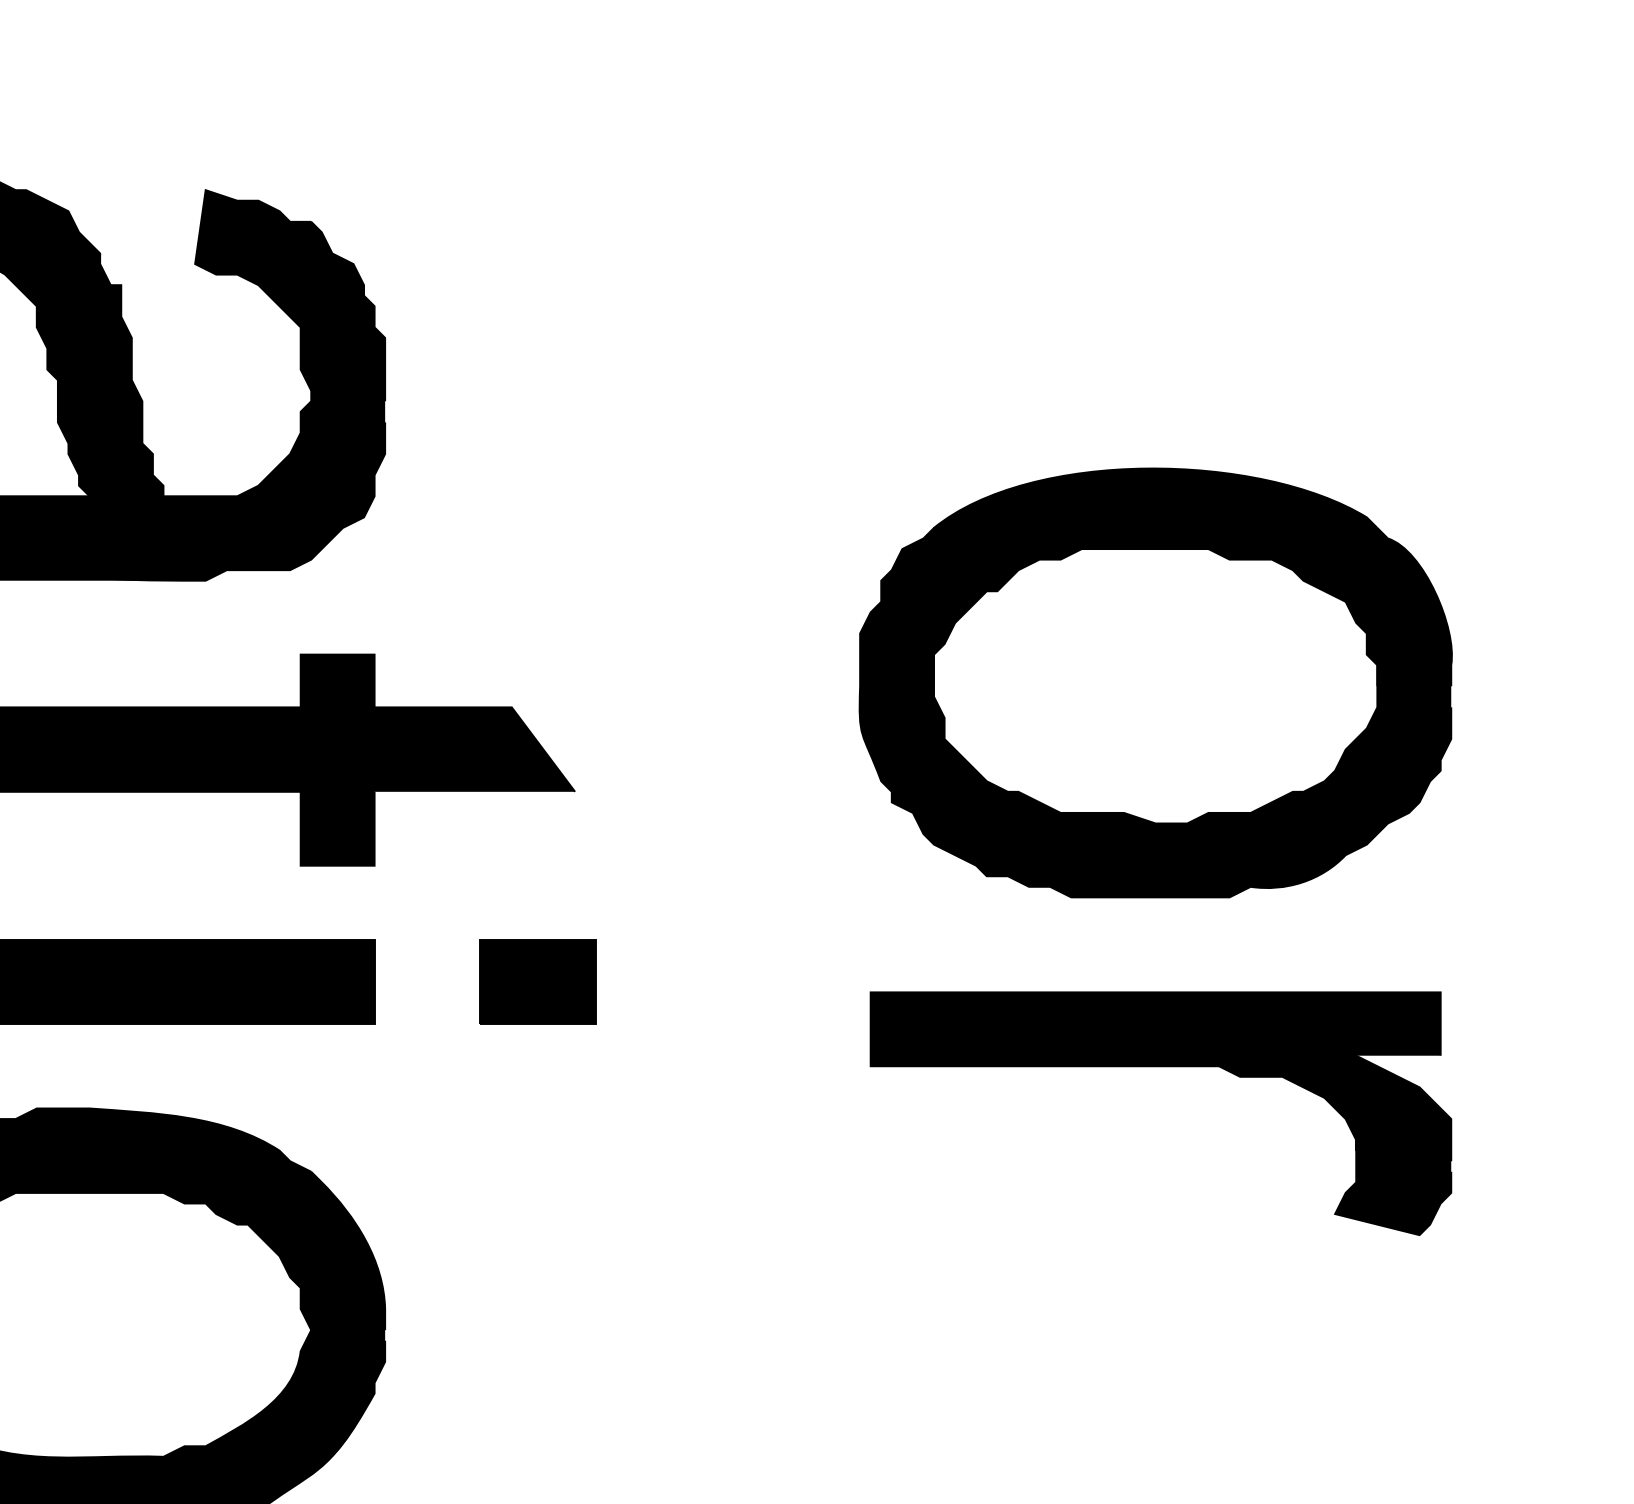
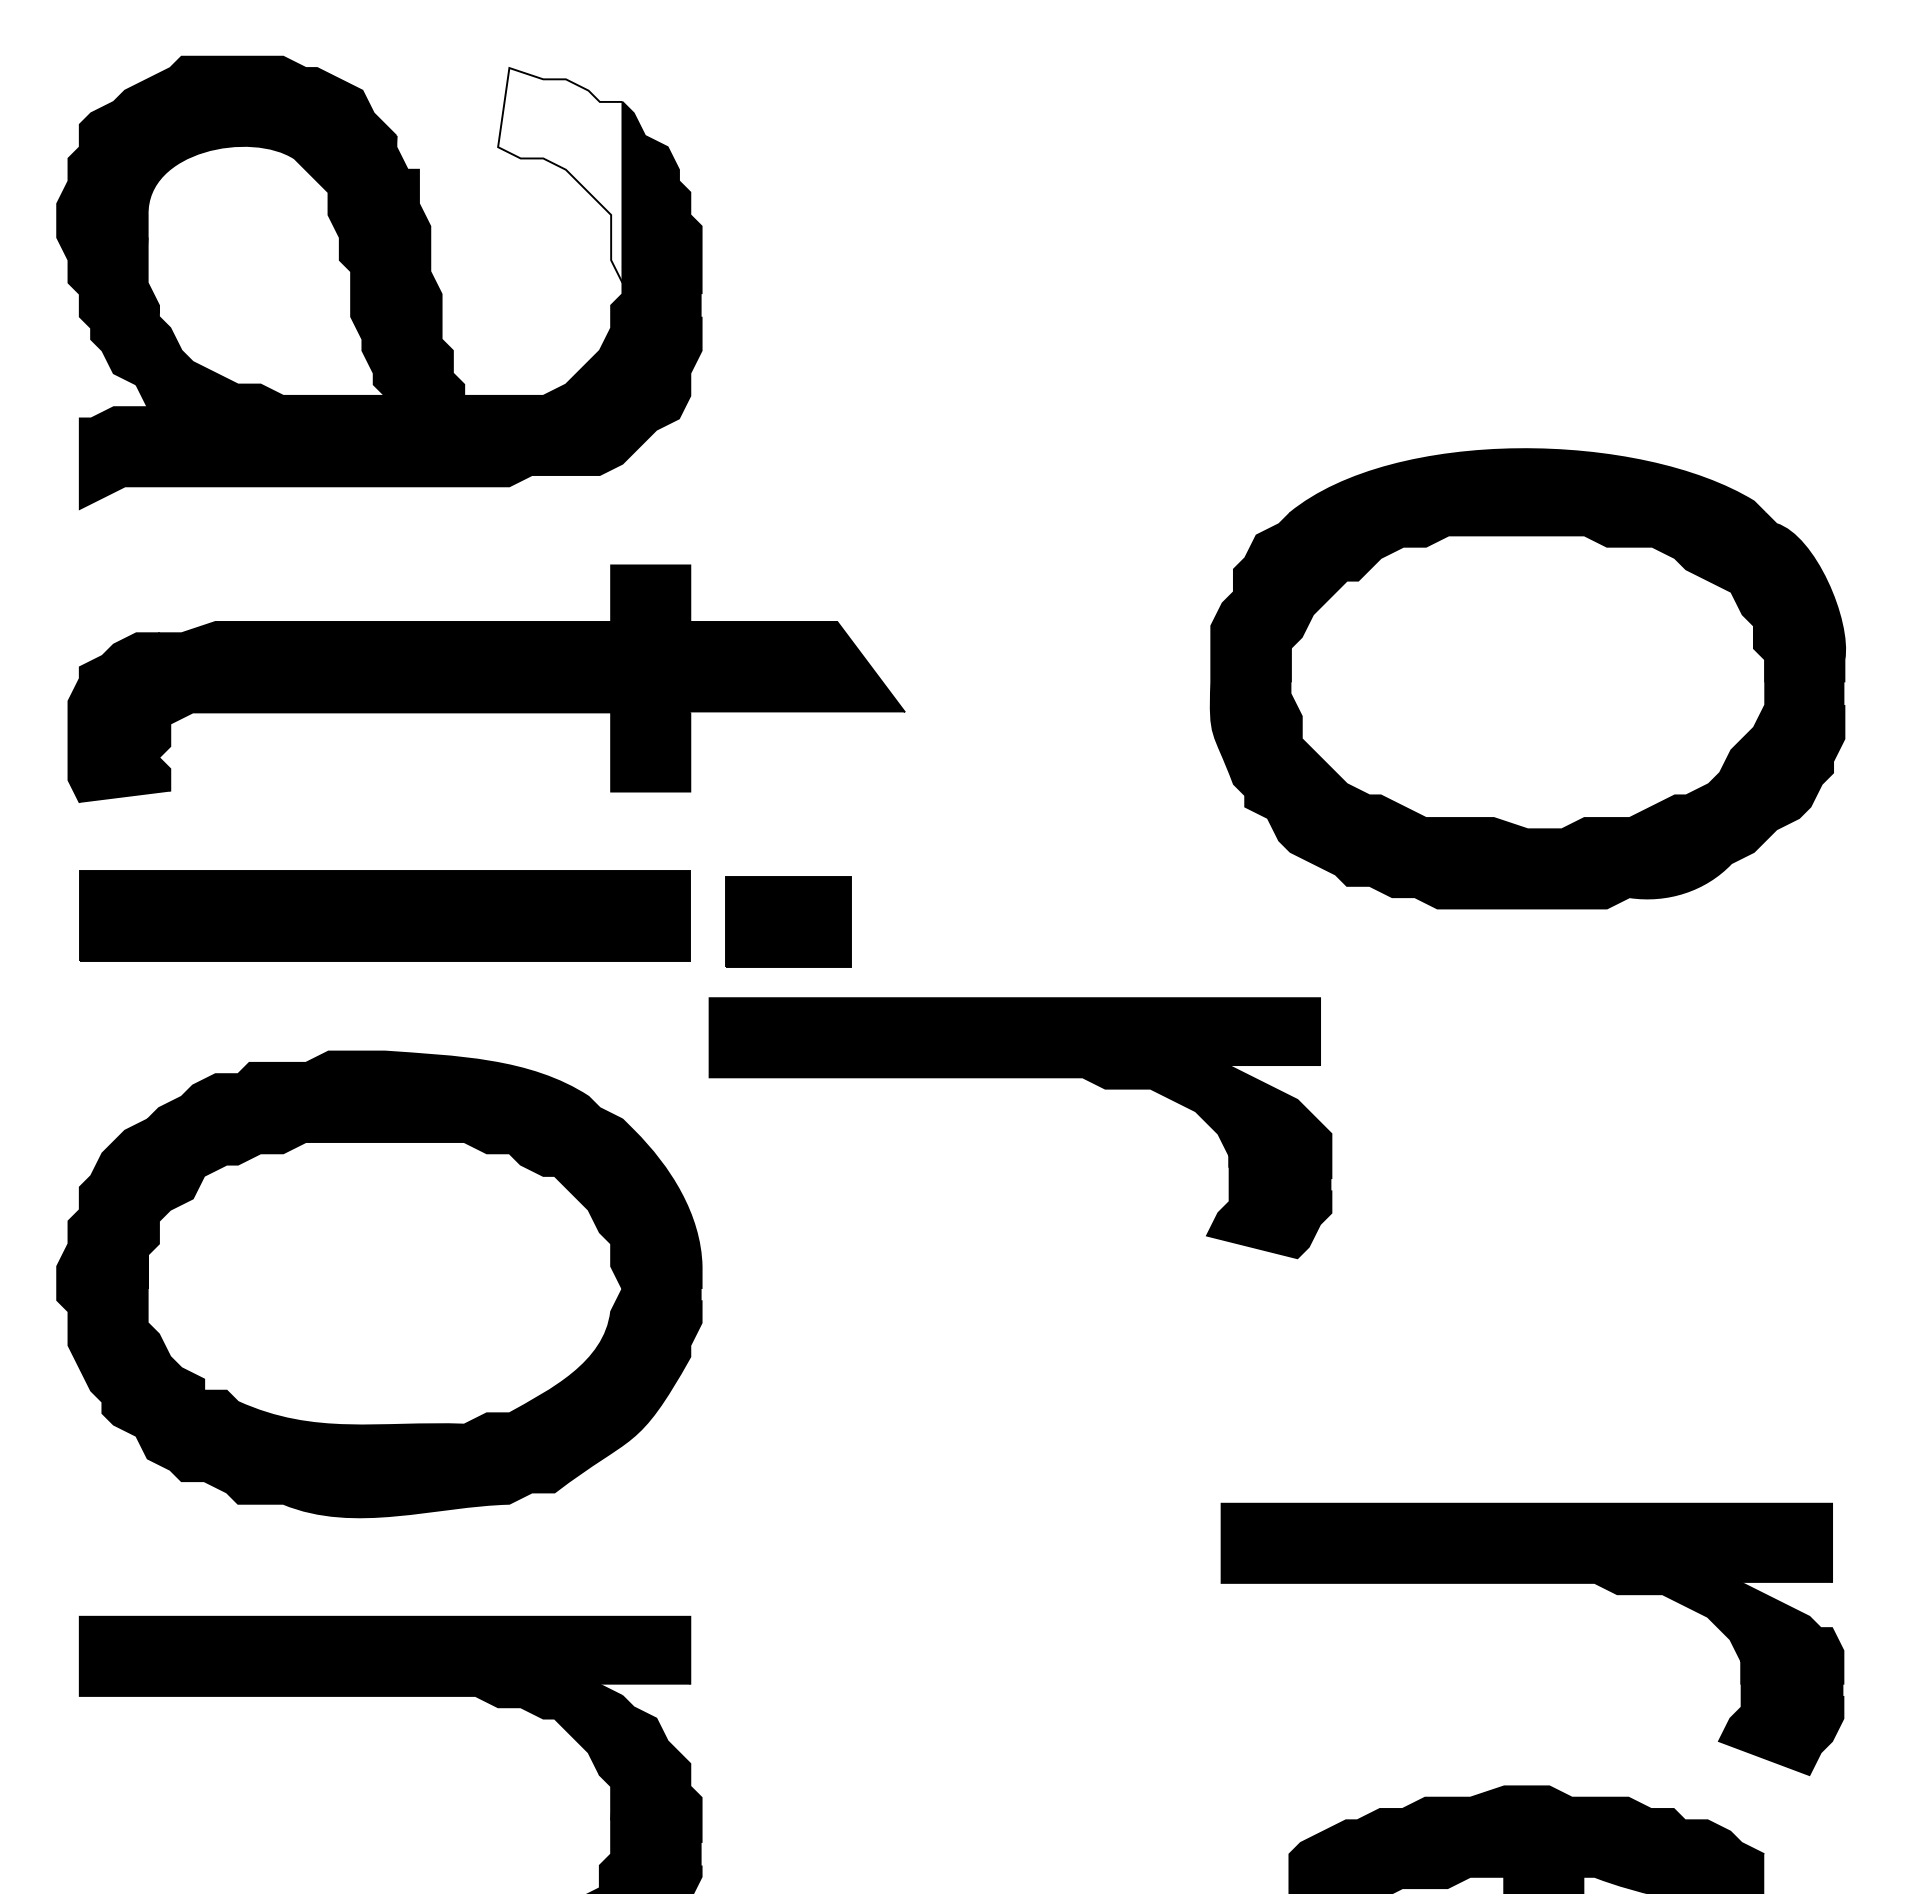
fill: (253, 290) -> (560, 175), removed
part: (1155, 682) -> (1527, 678), moved
part: (538, 981) -> (788, 921), moved
part: (1160, 1067) -> (1020, 1078), moved

